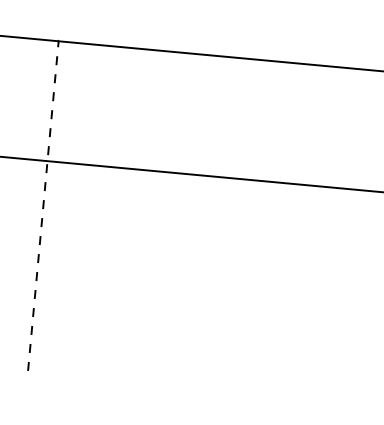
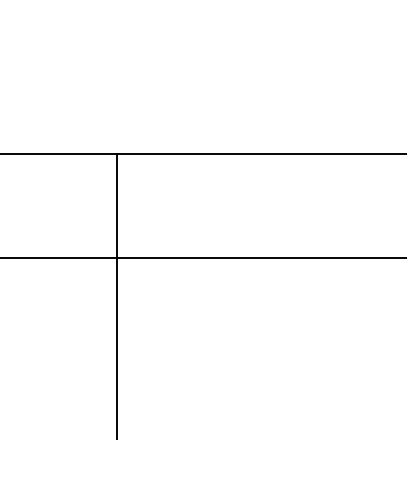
line: (43, 205) -> (116, 296), dashed -> solid

